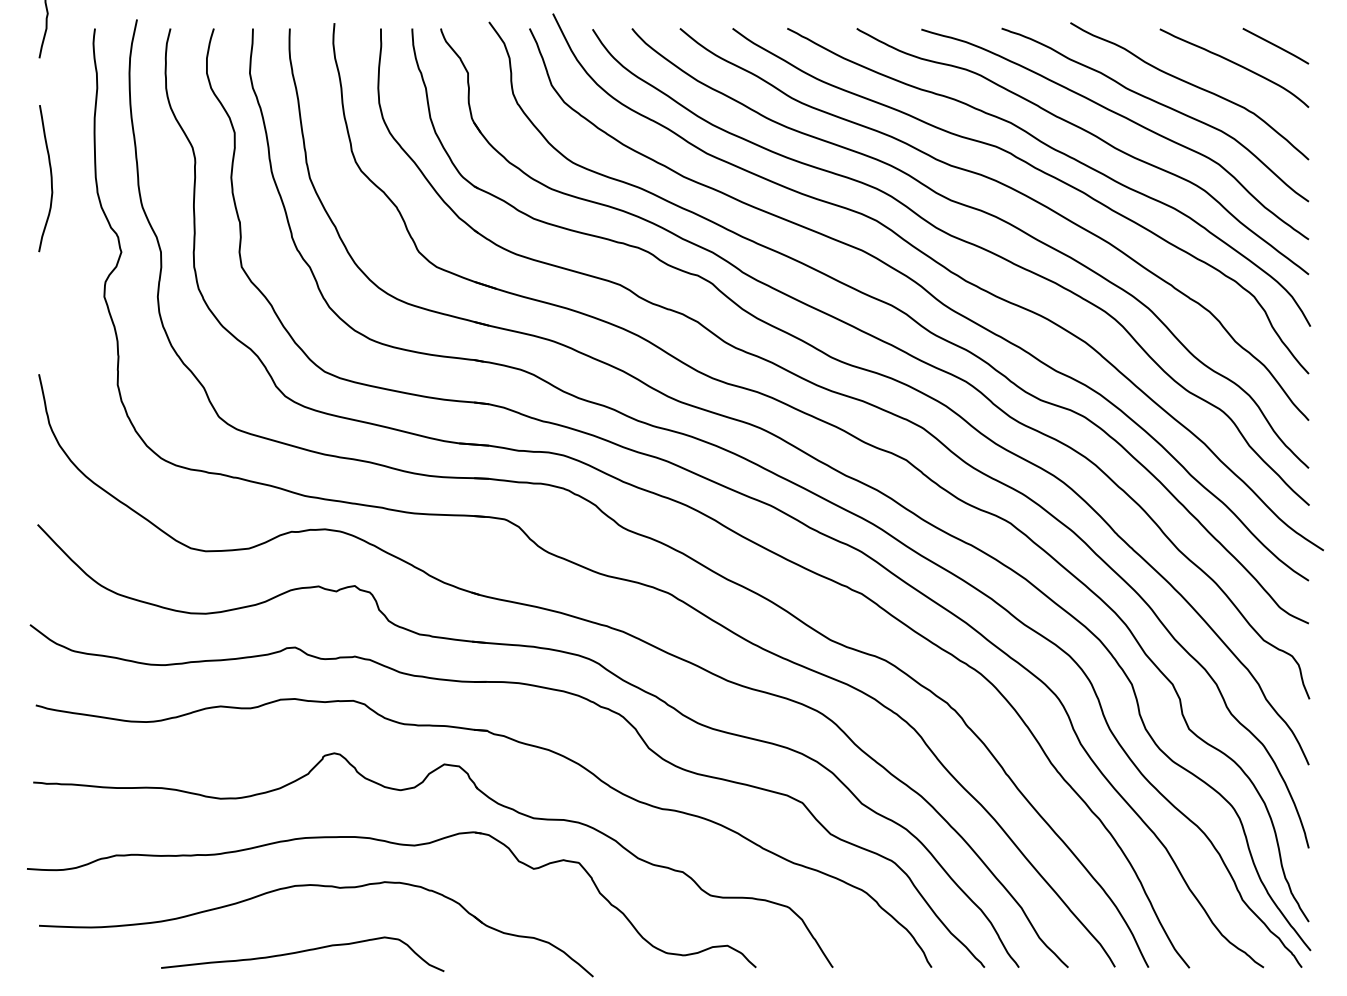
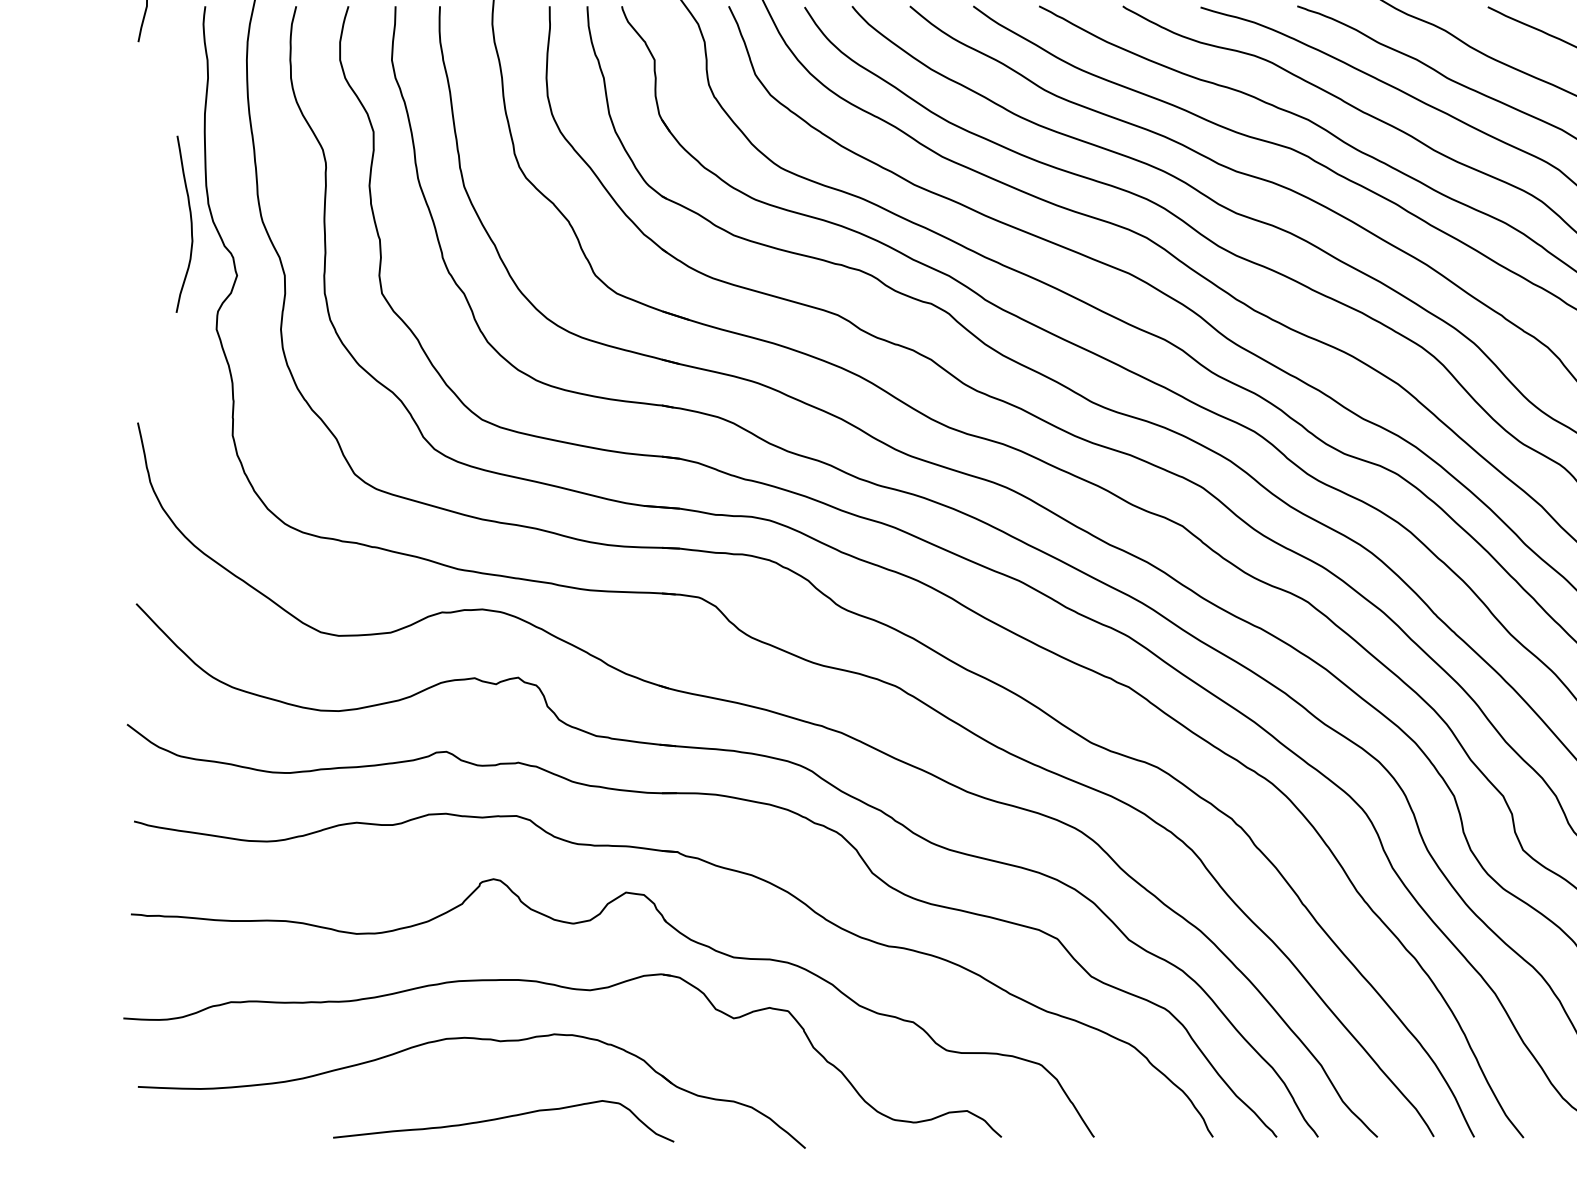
curve: (50, 178) -> (190, 224), moved
curve: (302, 952) -> (503, 1119), moved

